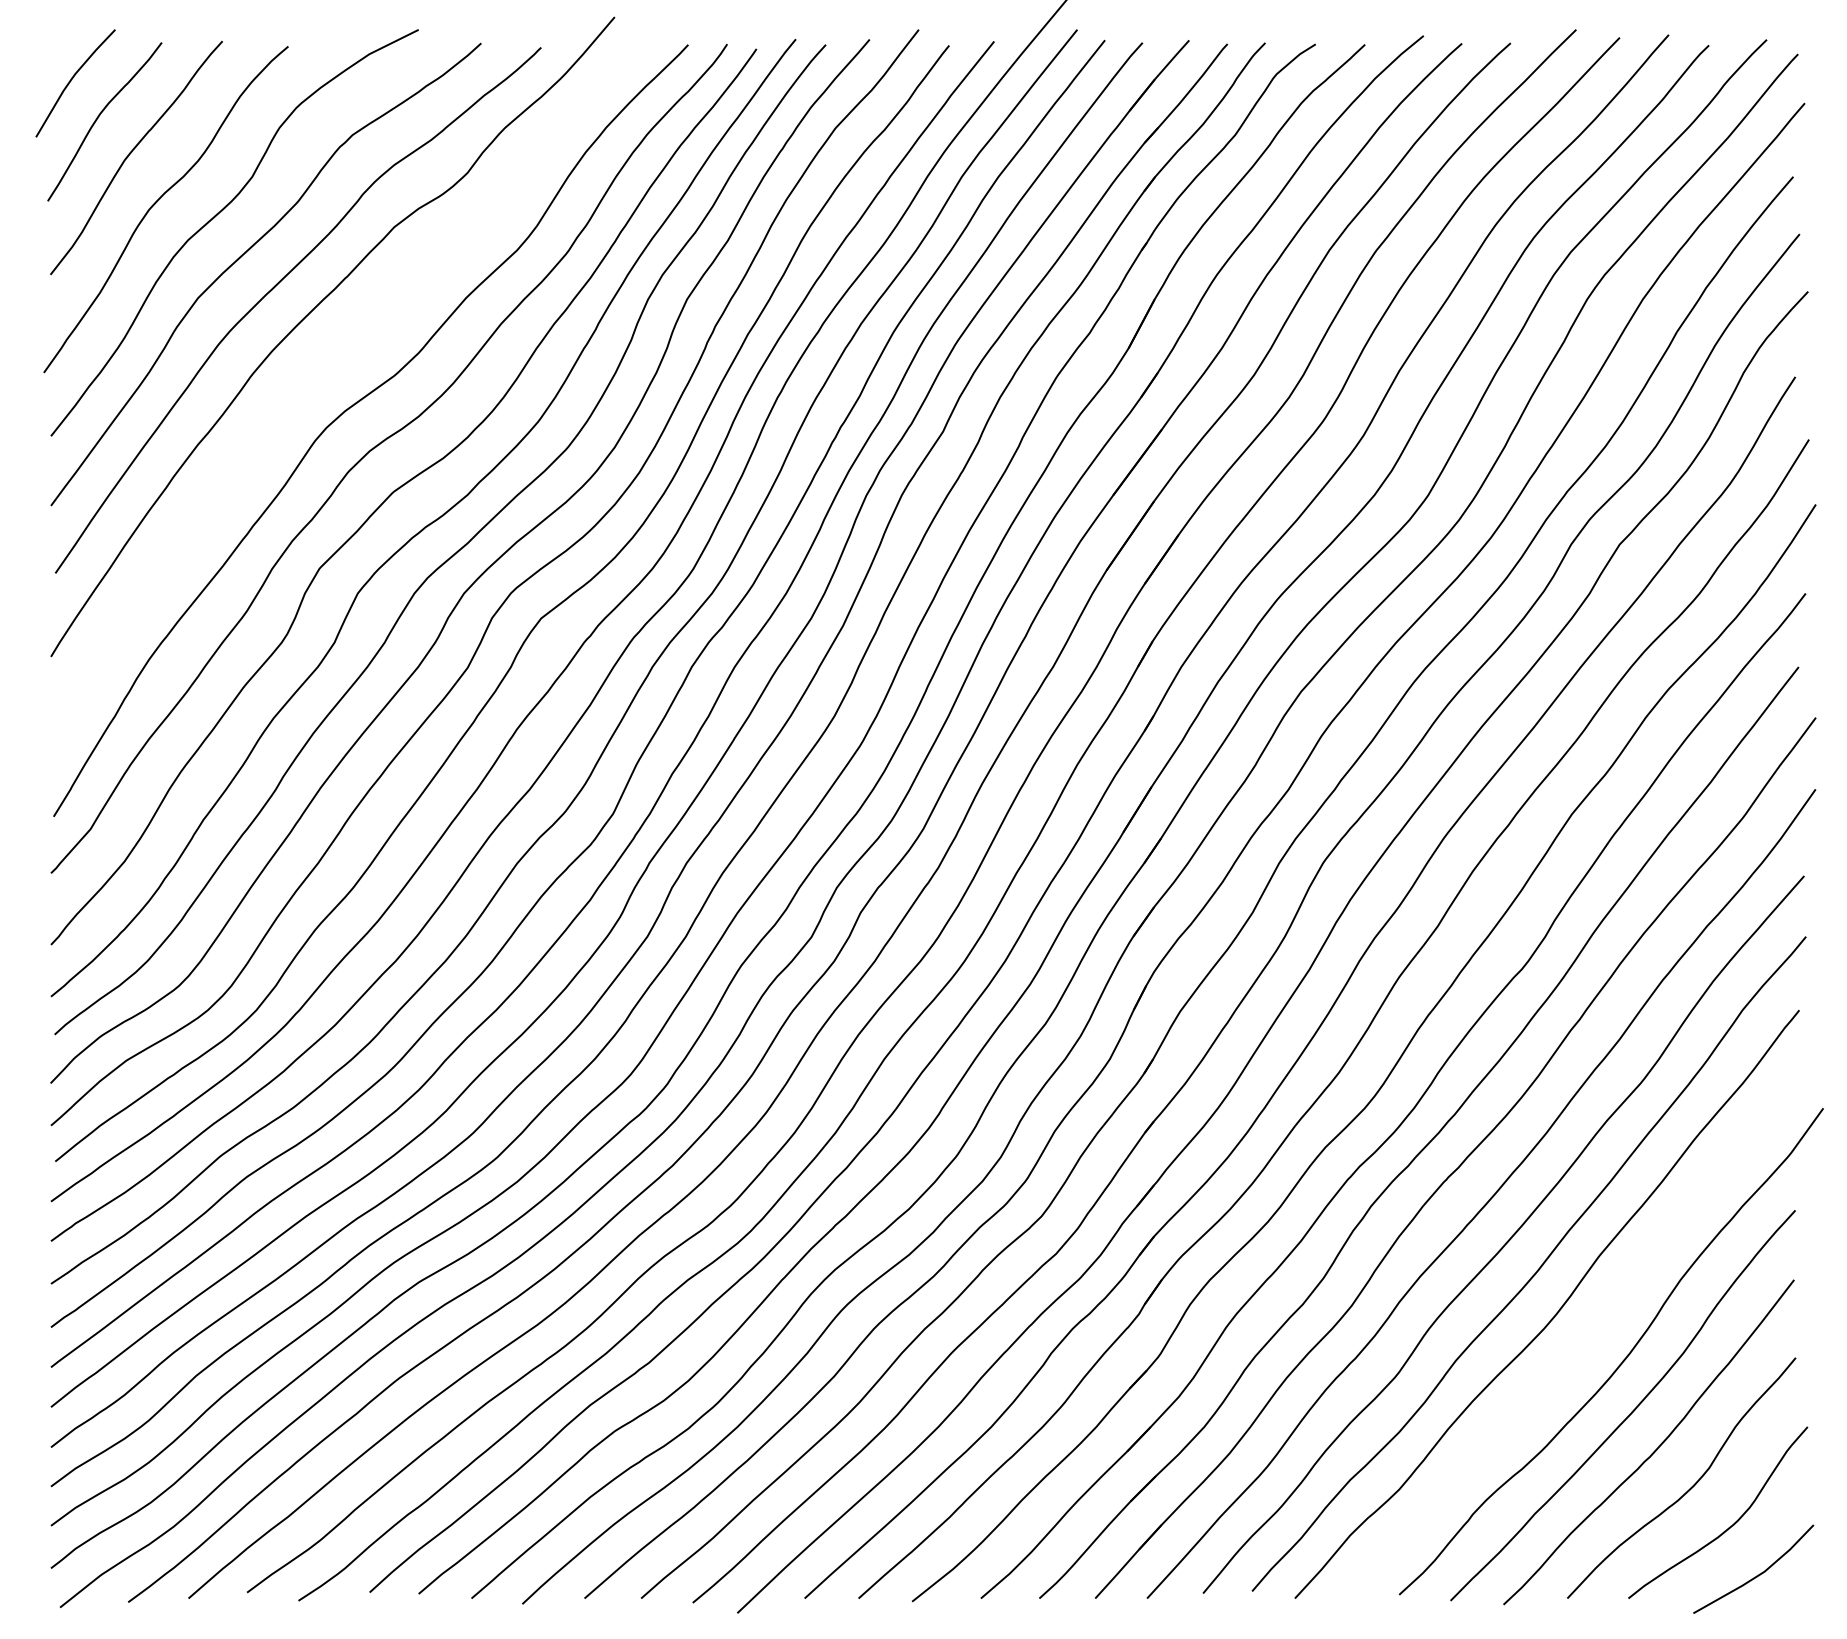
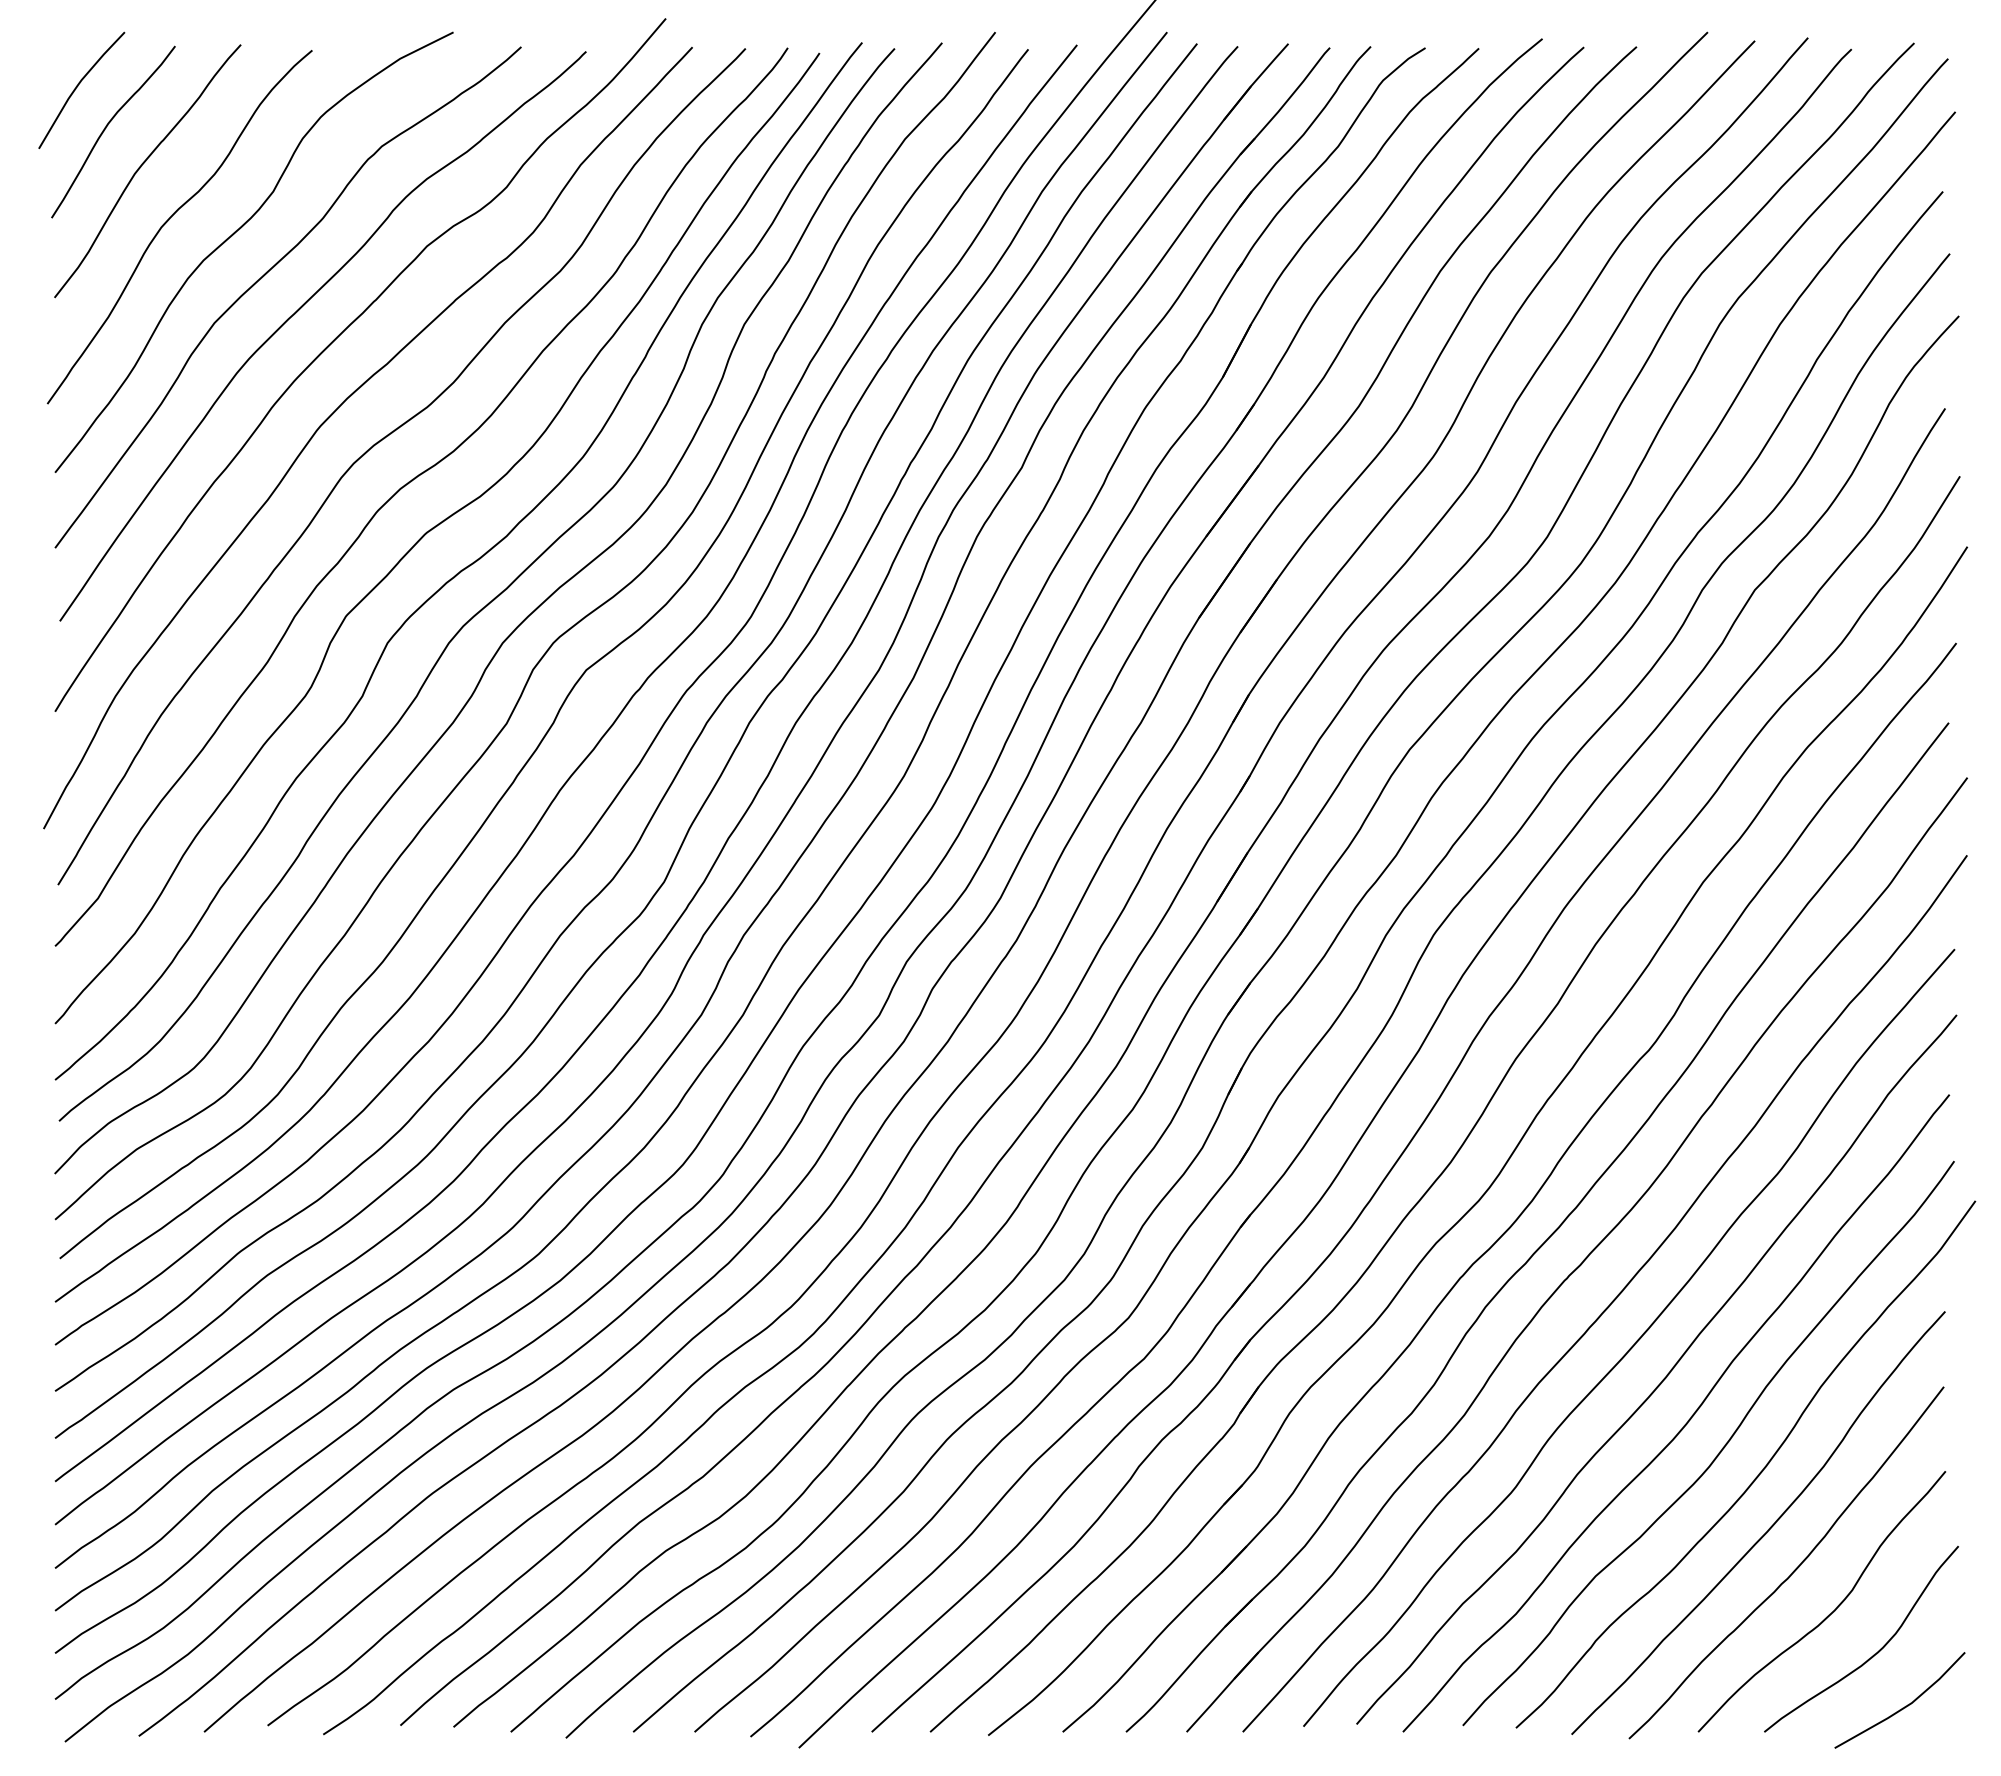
curve: (310, 379) -> (336, 411), added
curve: (1586, 1340) -> (1718, 1452), added

